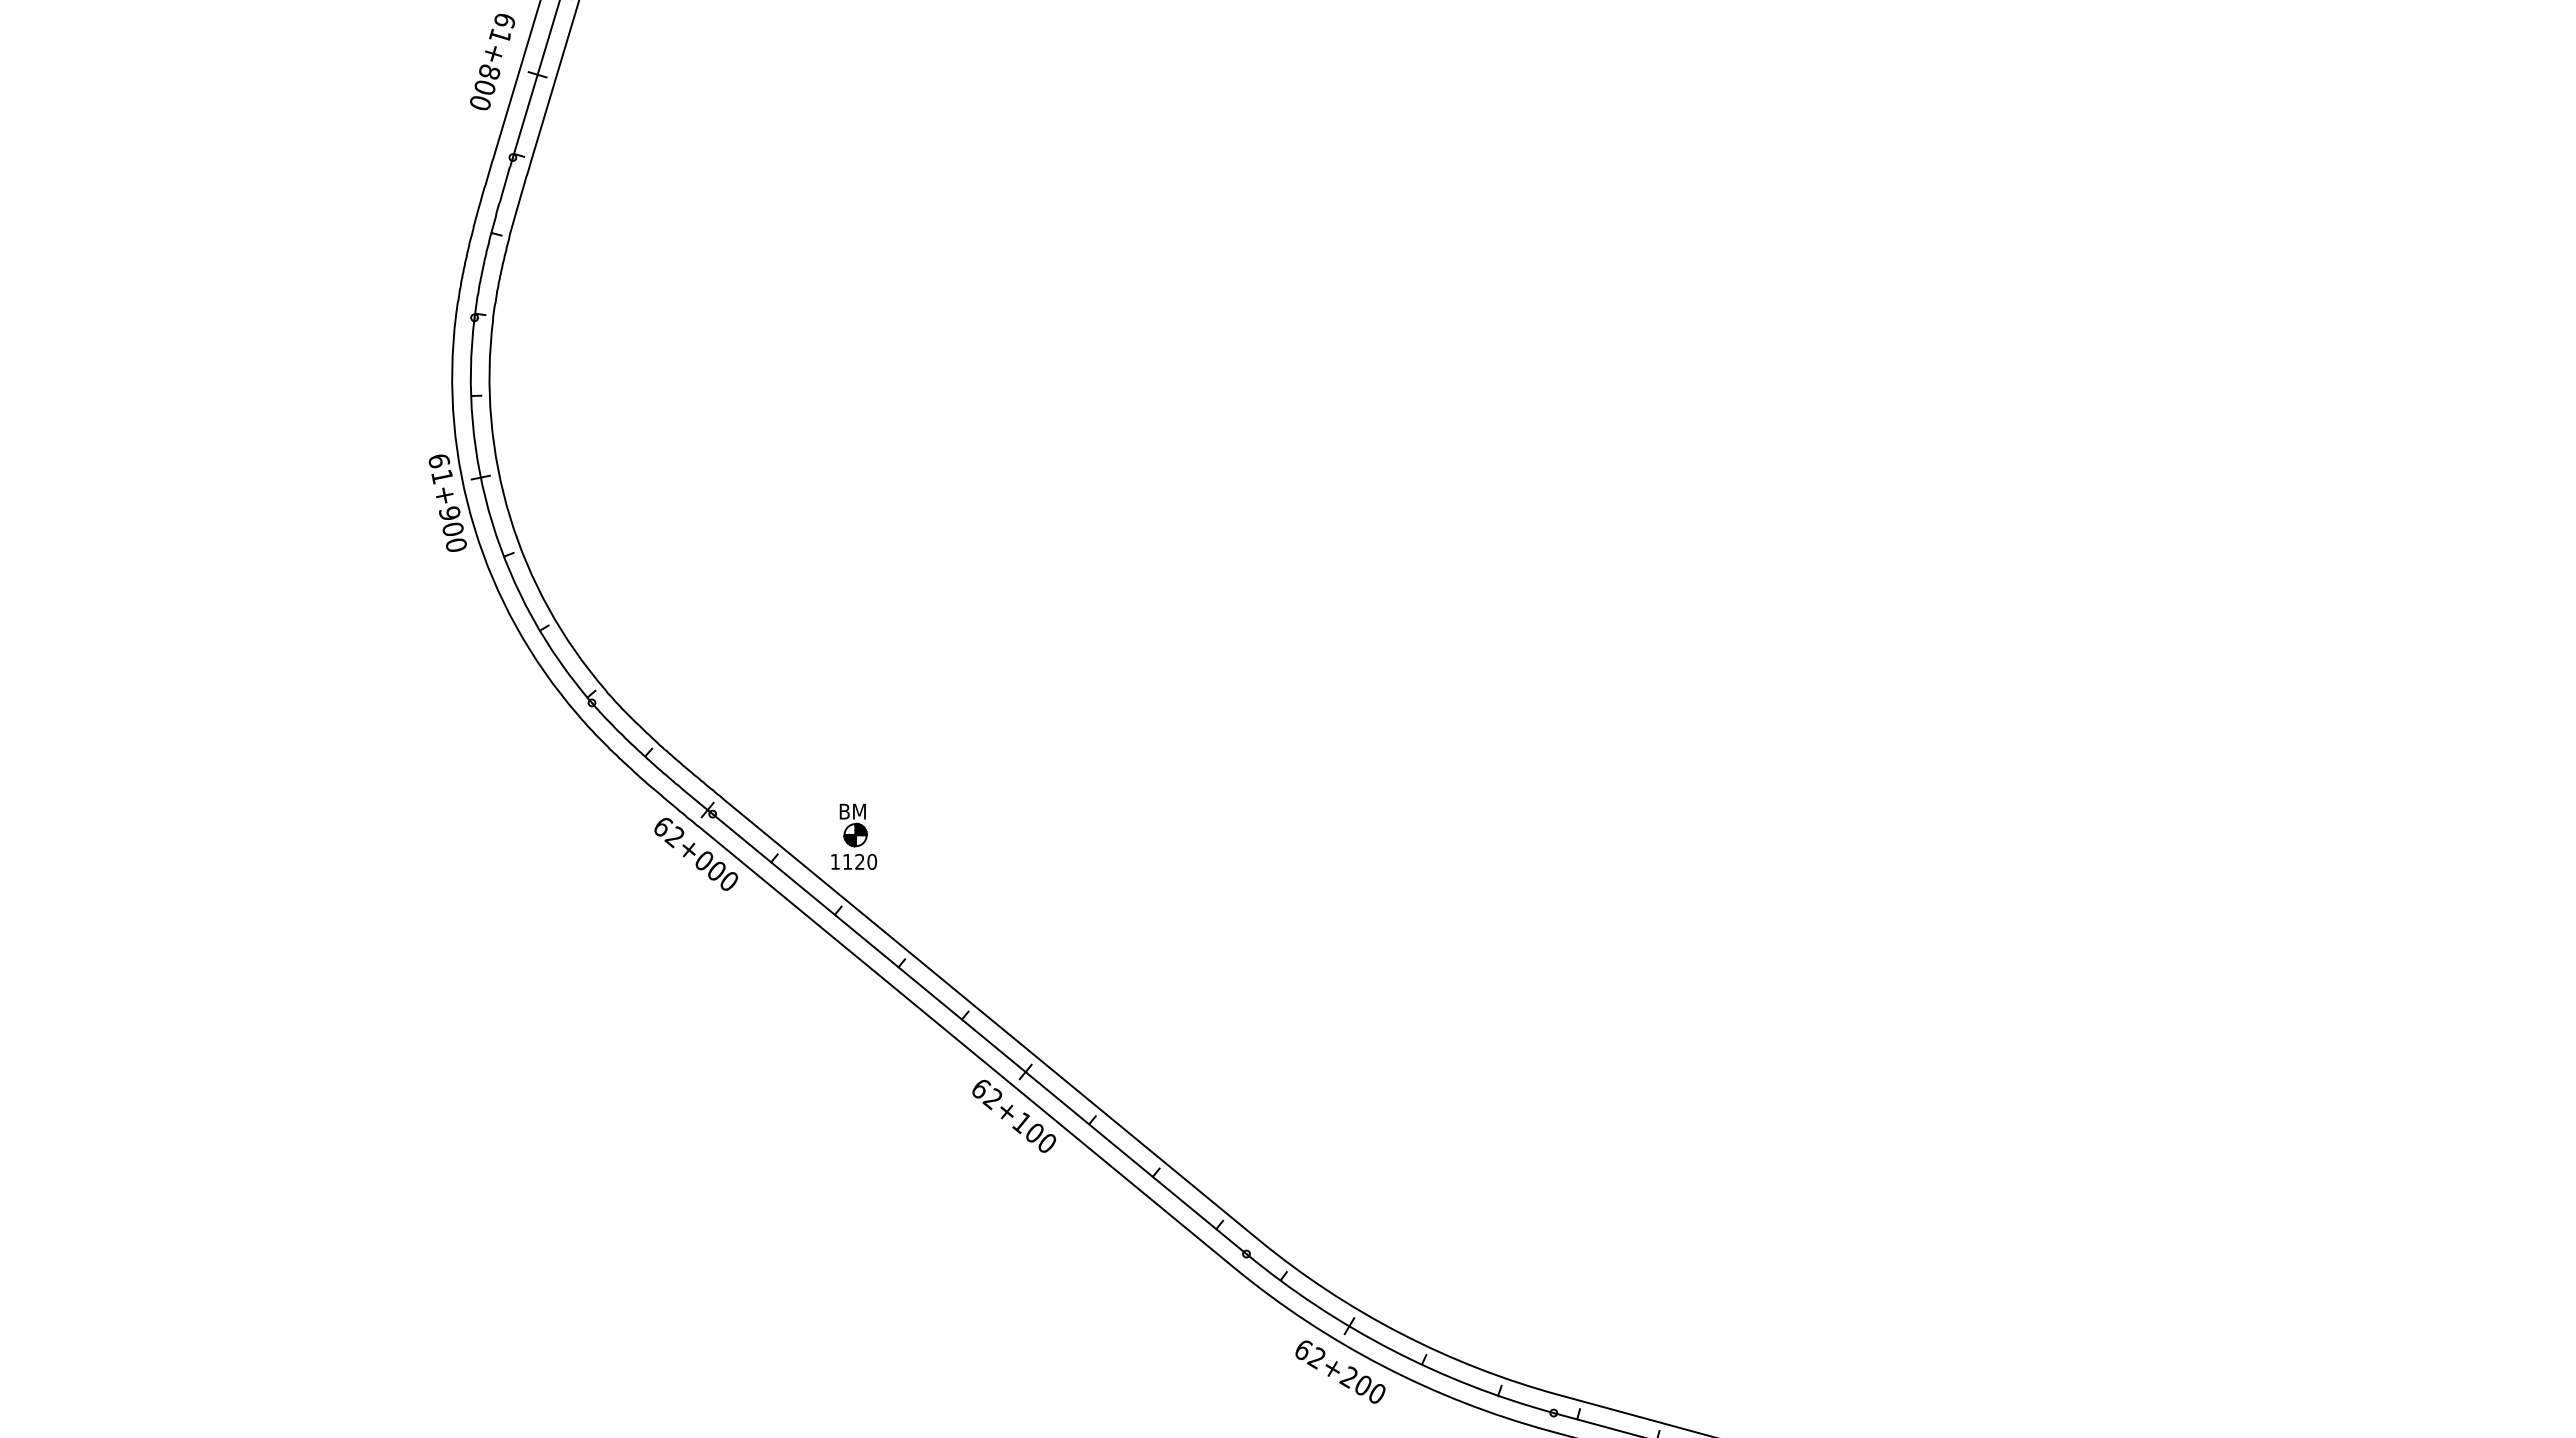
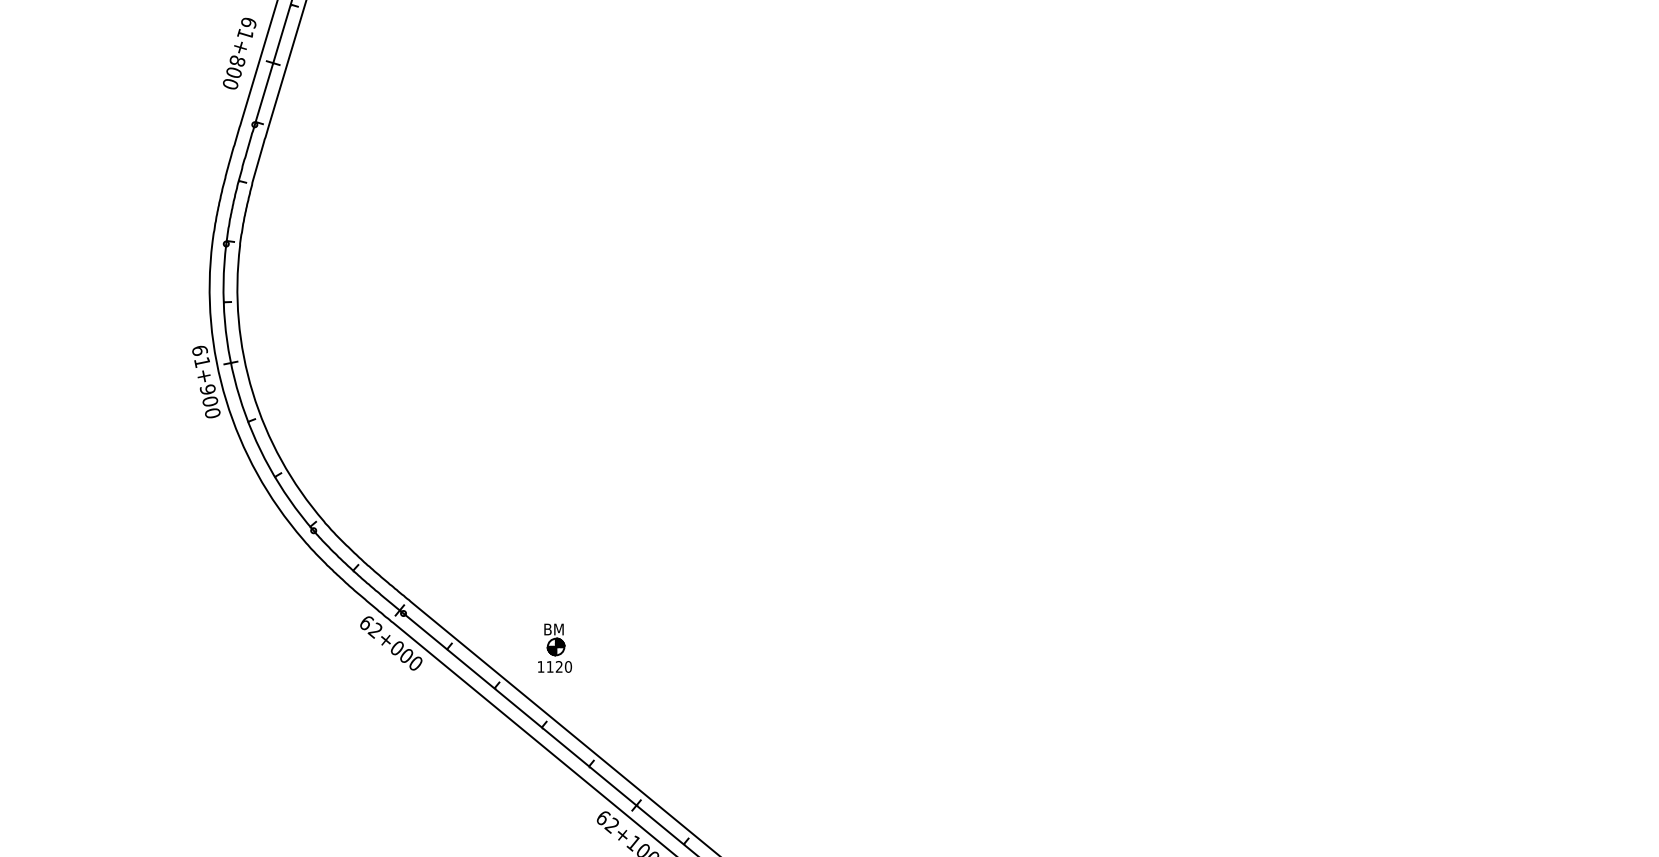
part: (853, 836) -> (554, 648), moved

